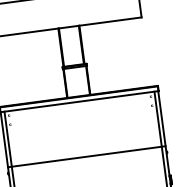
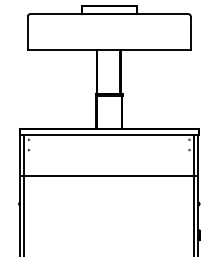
line: (87, 157) -> (109, 176), moved

